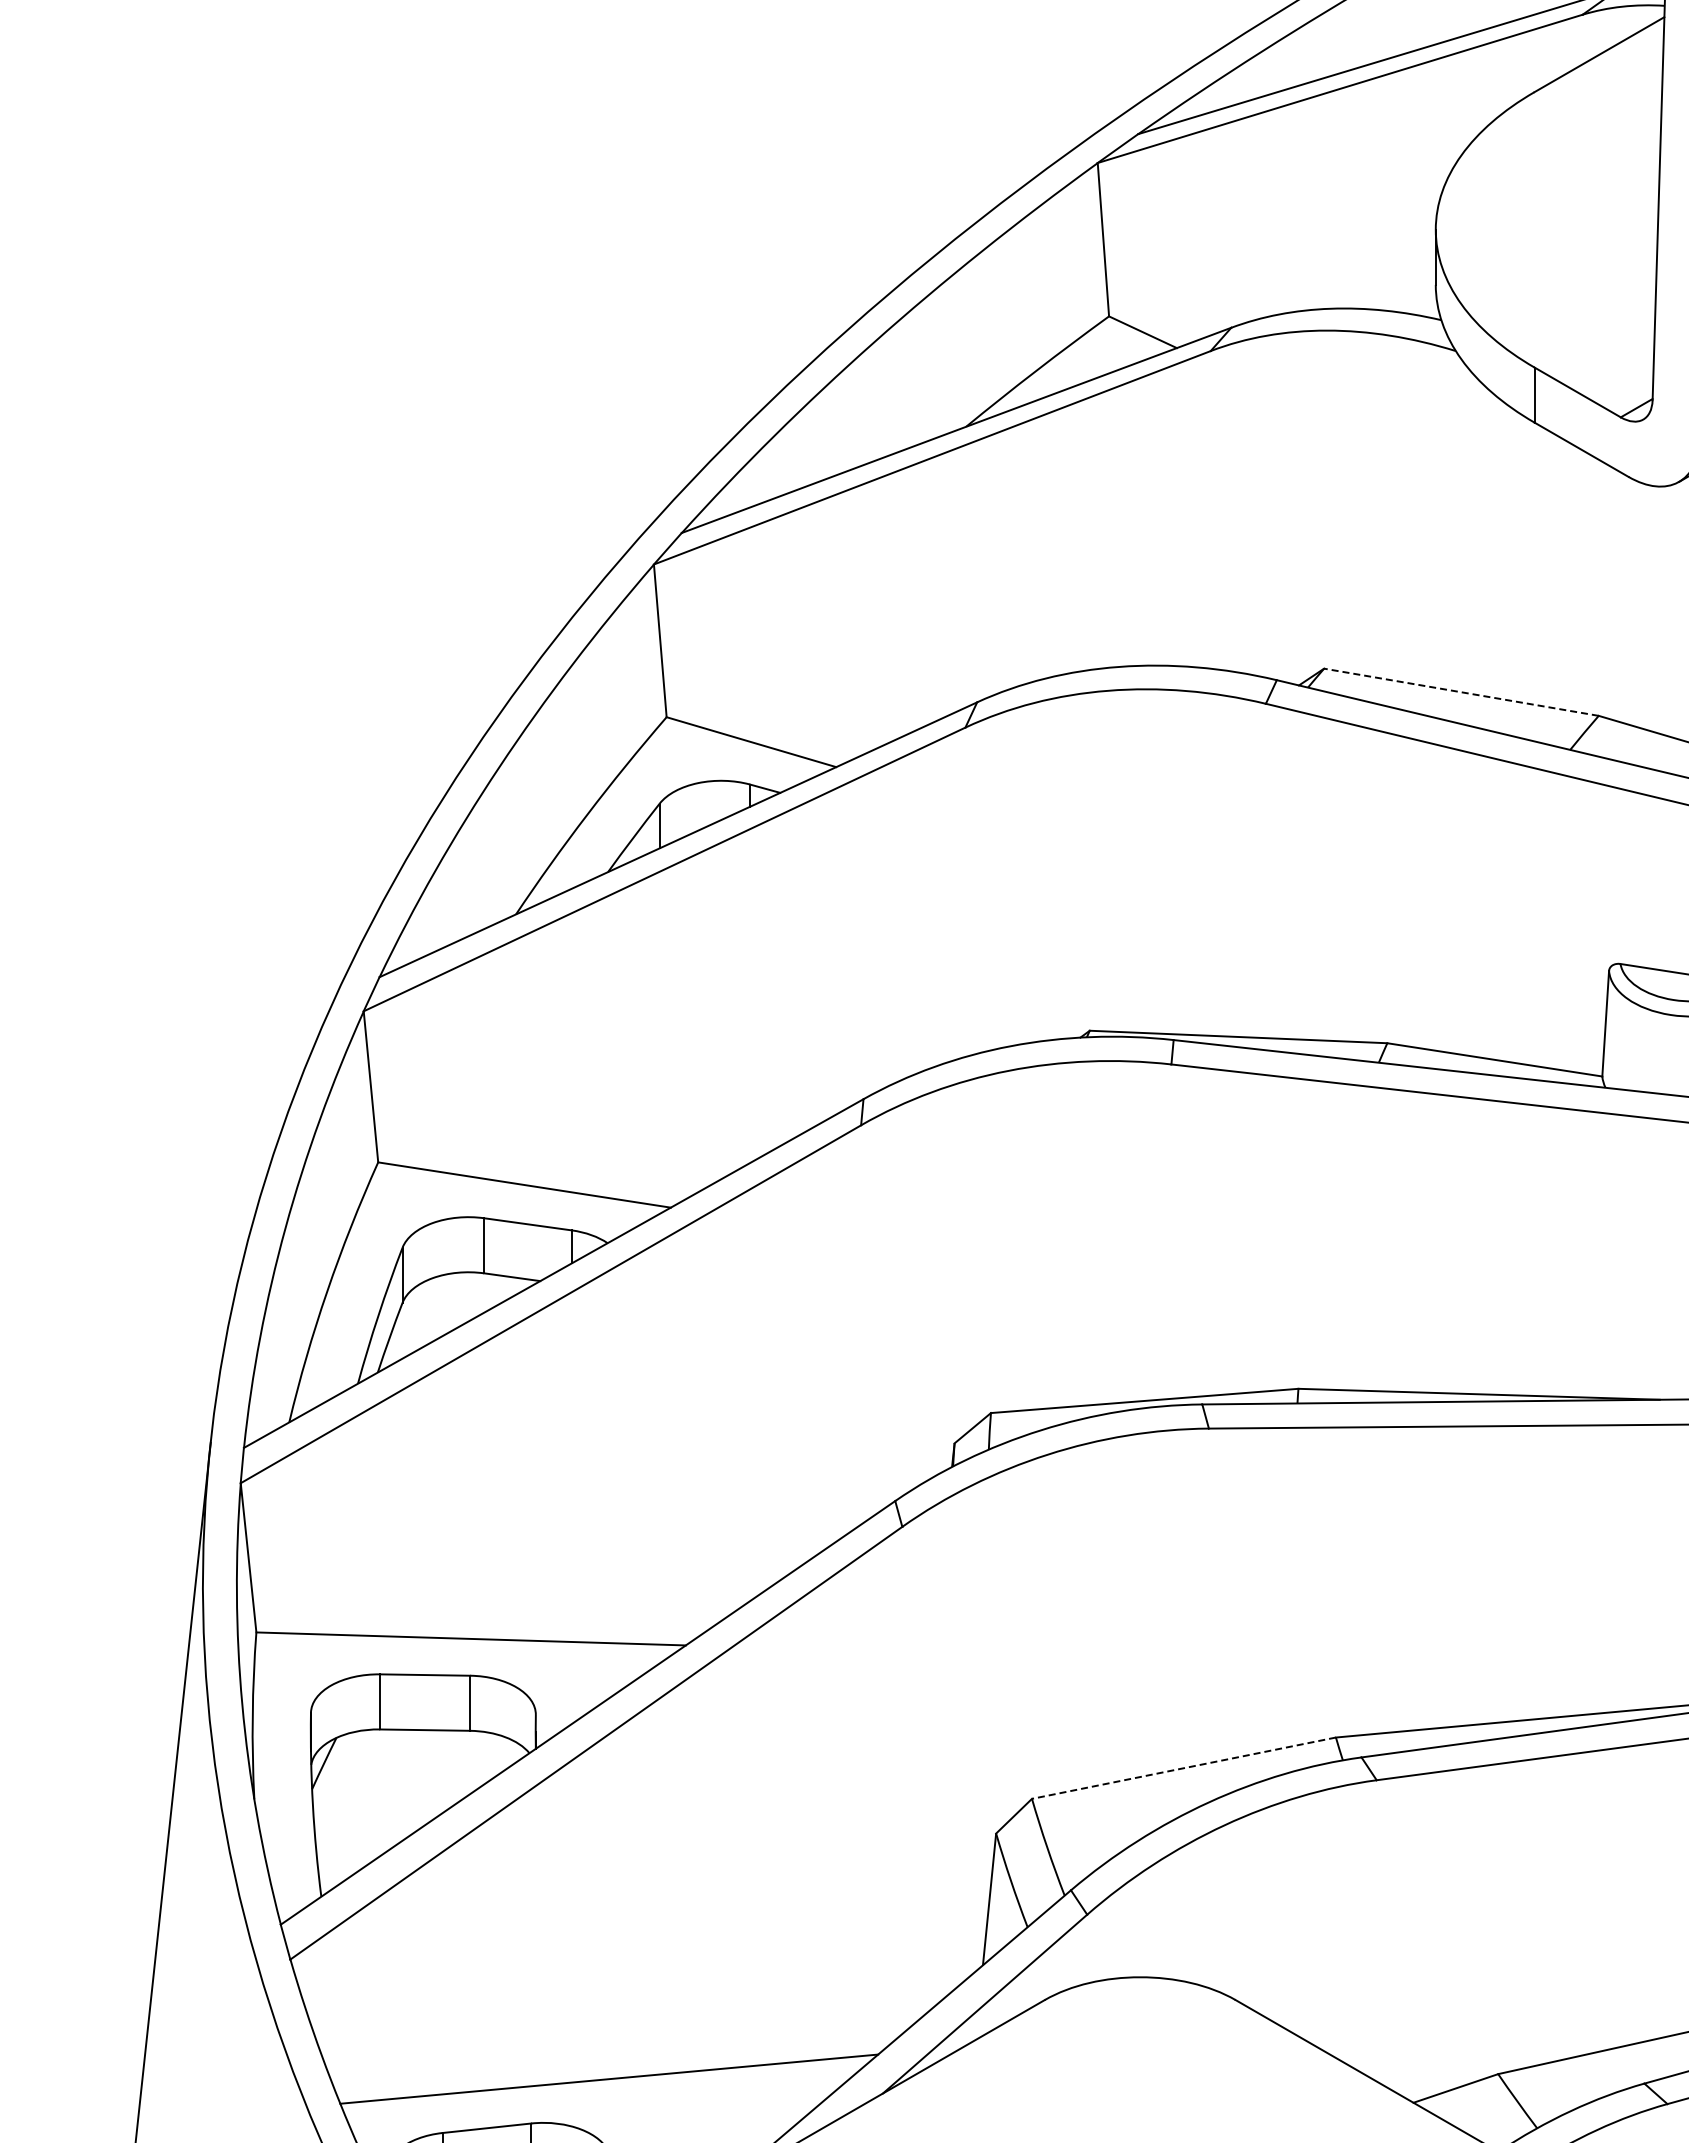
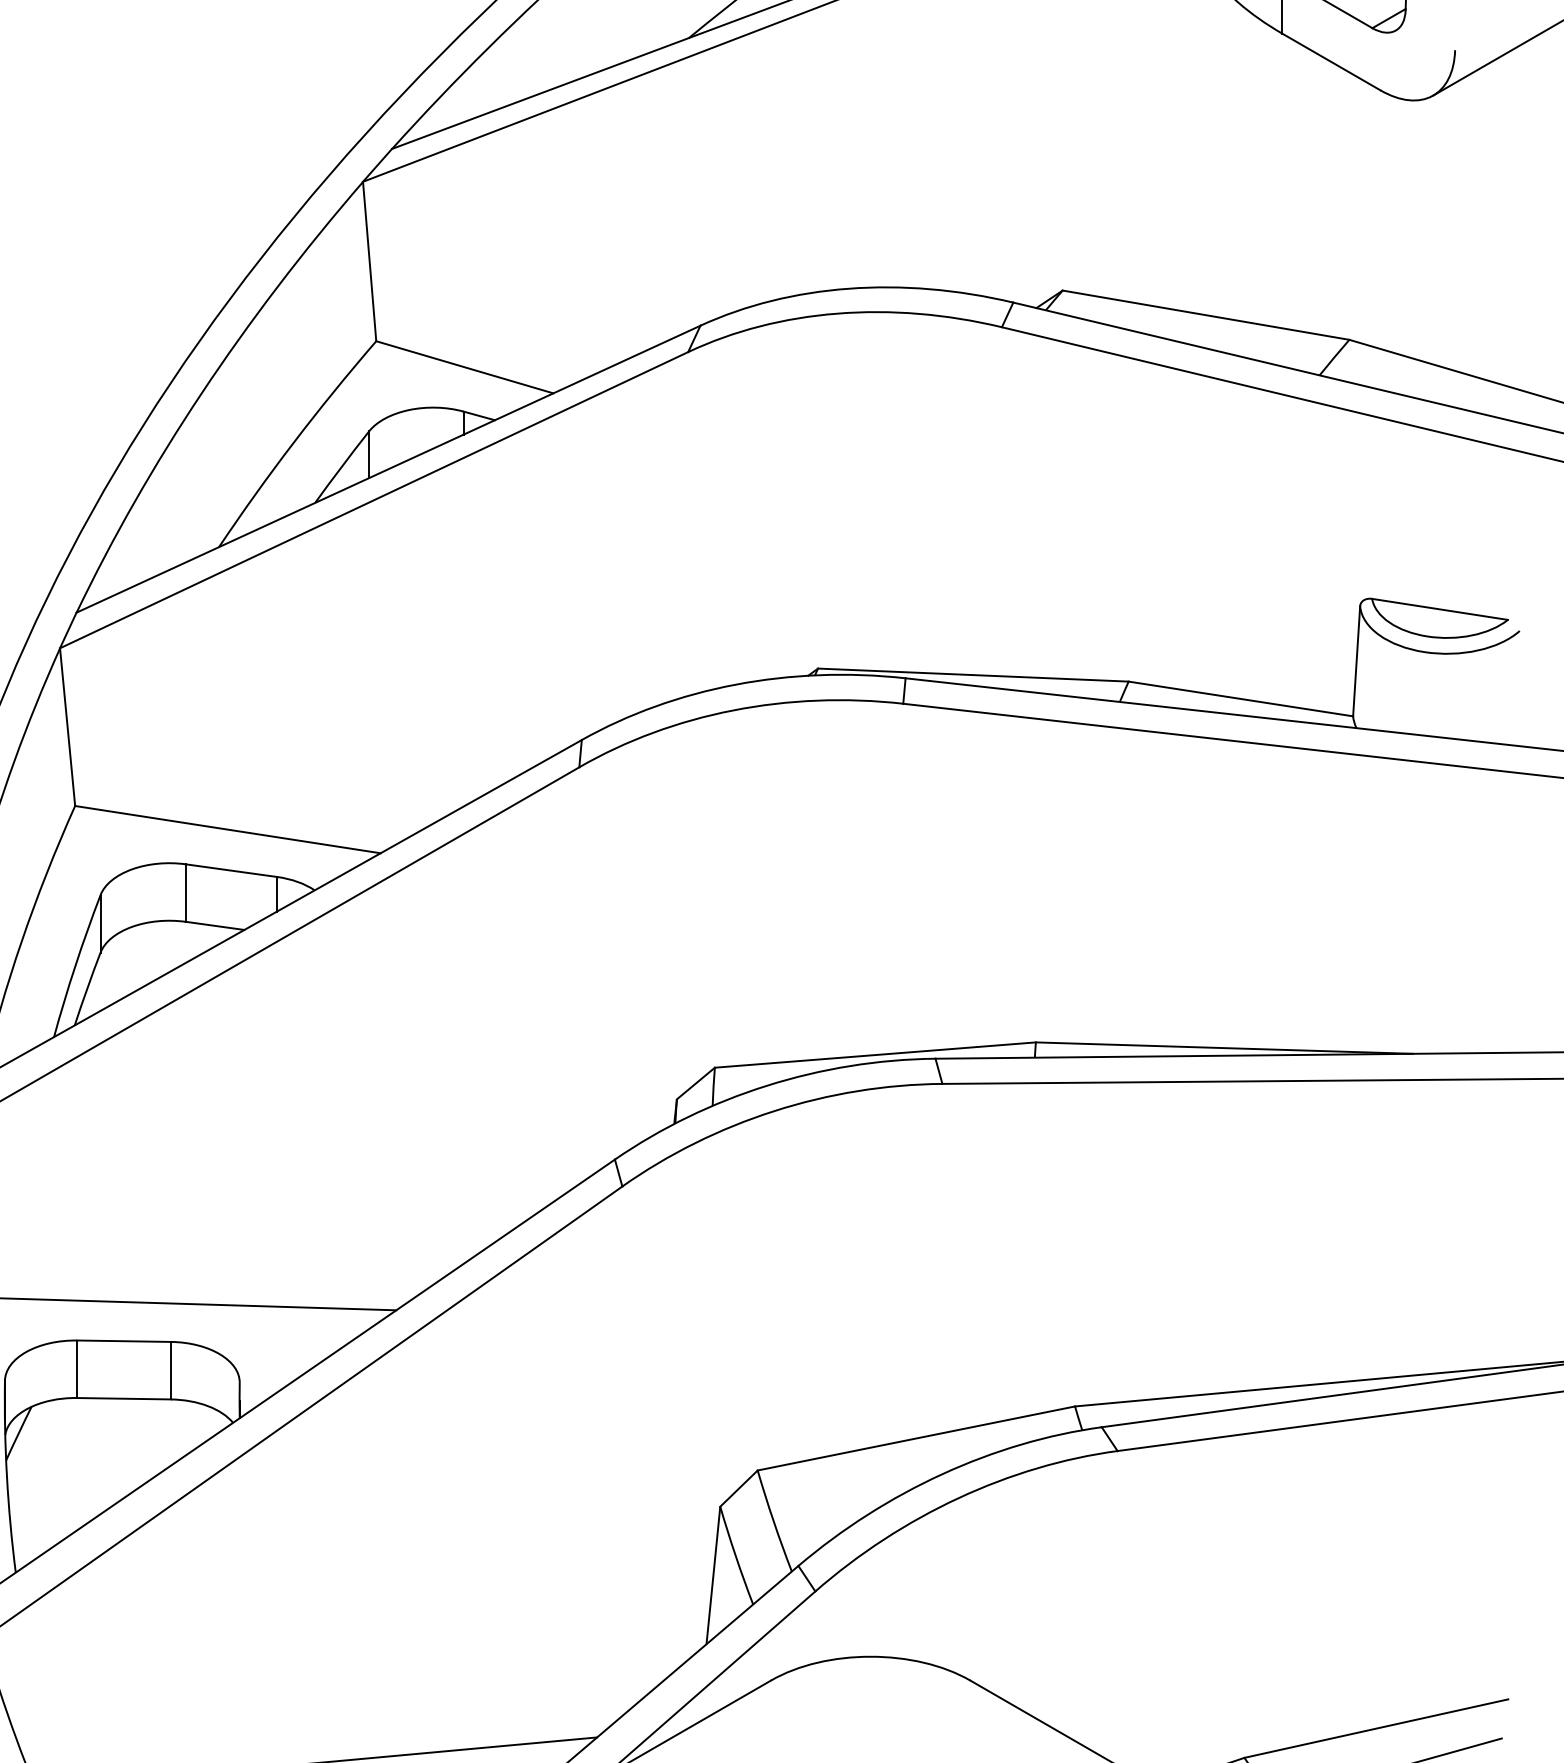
line: (1460, 692) -> (1205, 315), dashed -> solid
line: (1183, 1768) -> (915, 1438), dashed -> solid

